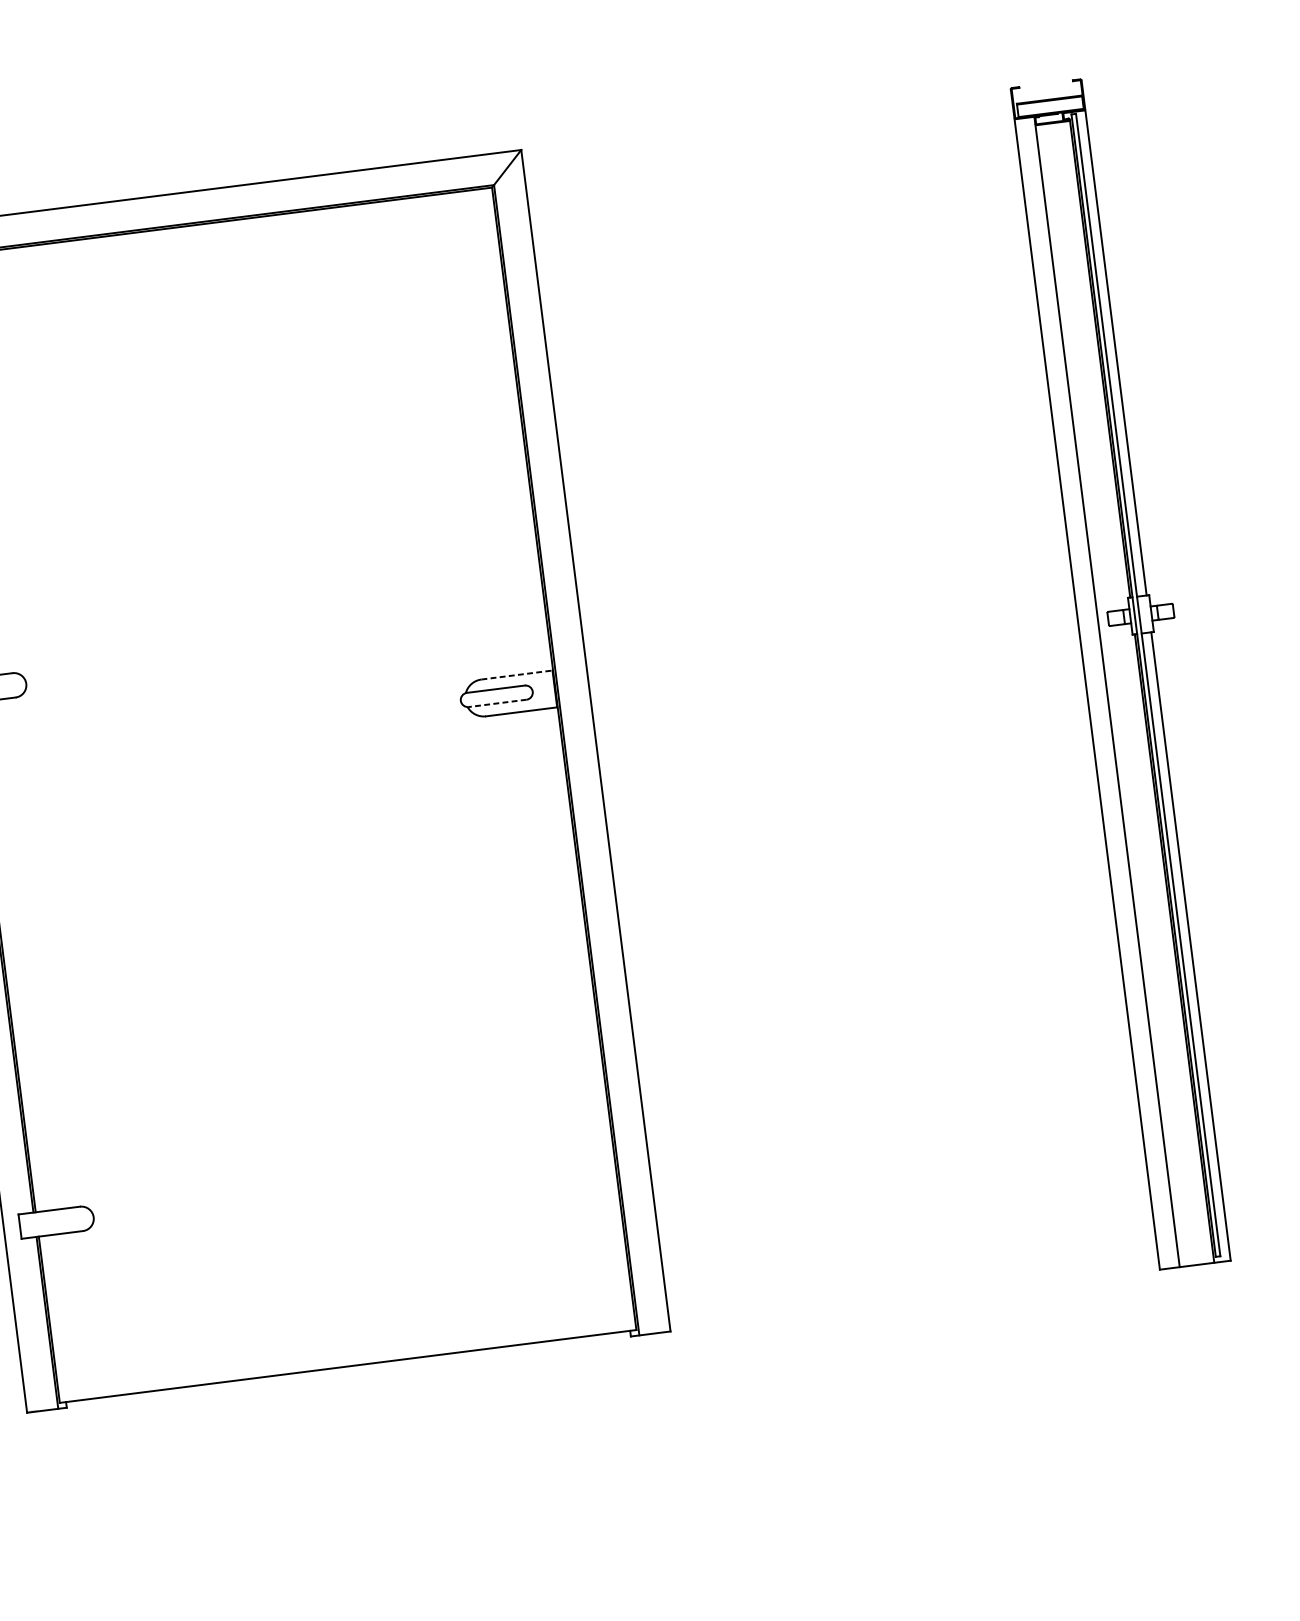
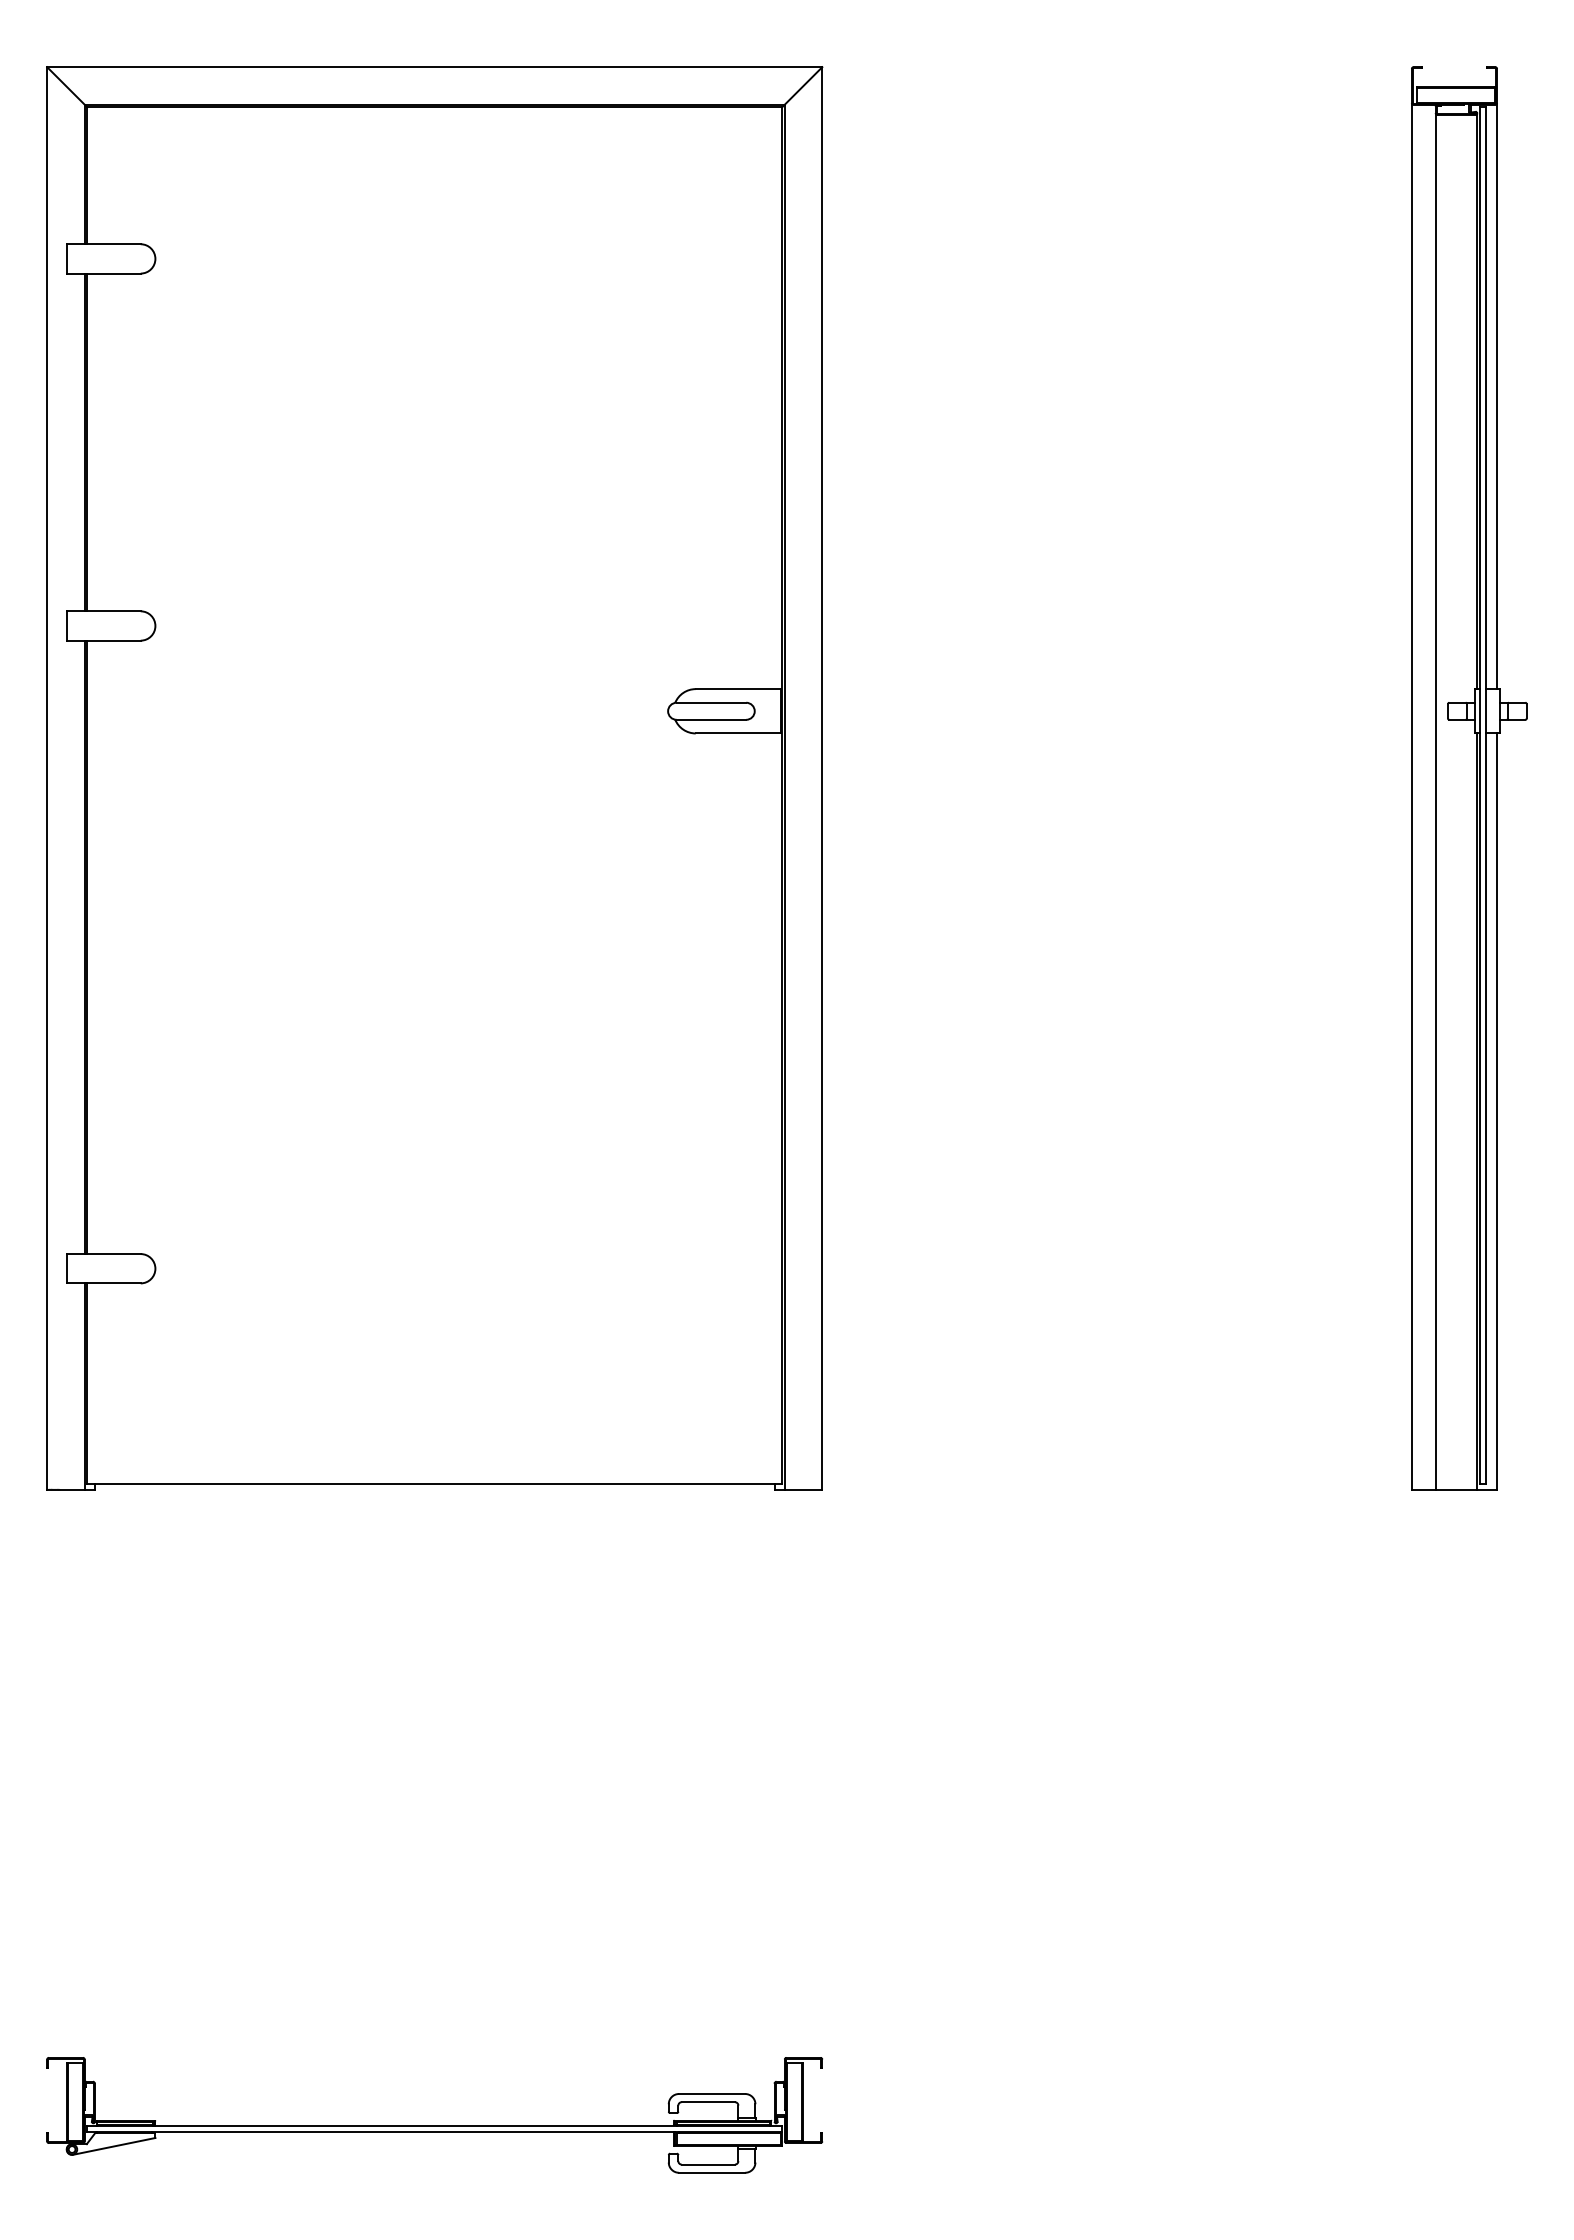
line: (516, 675) -> (738, 689), dashed -> solid
line: (497, 703) -> (711, 719), dashed -> solid

